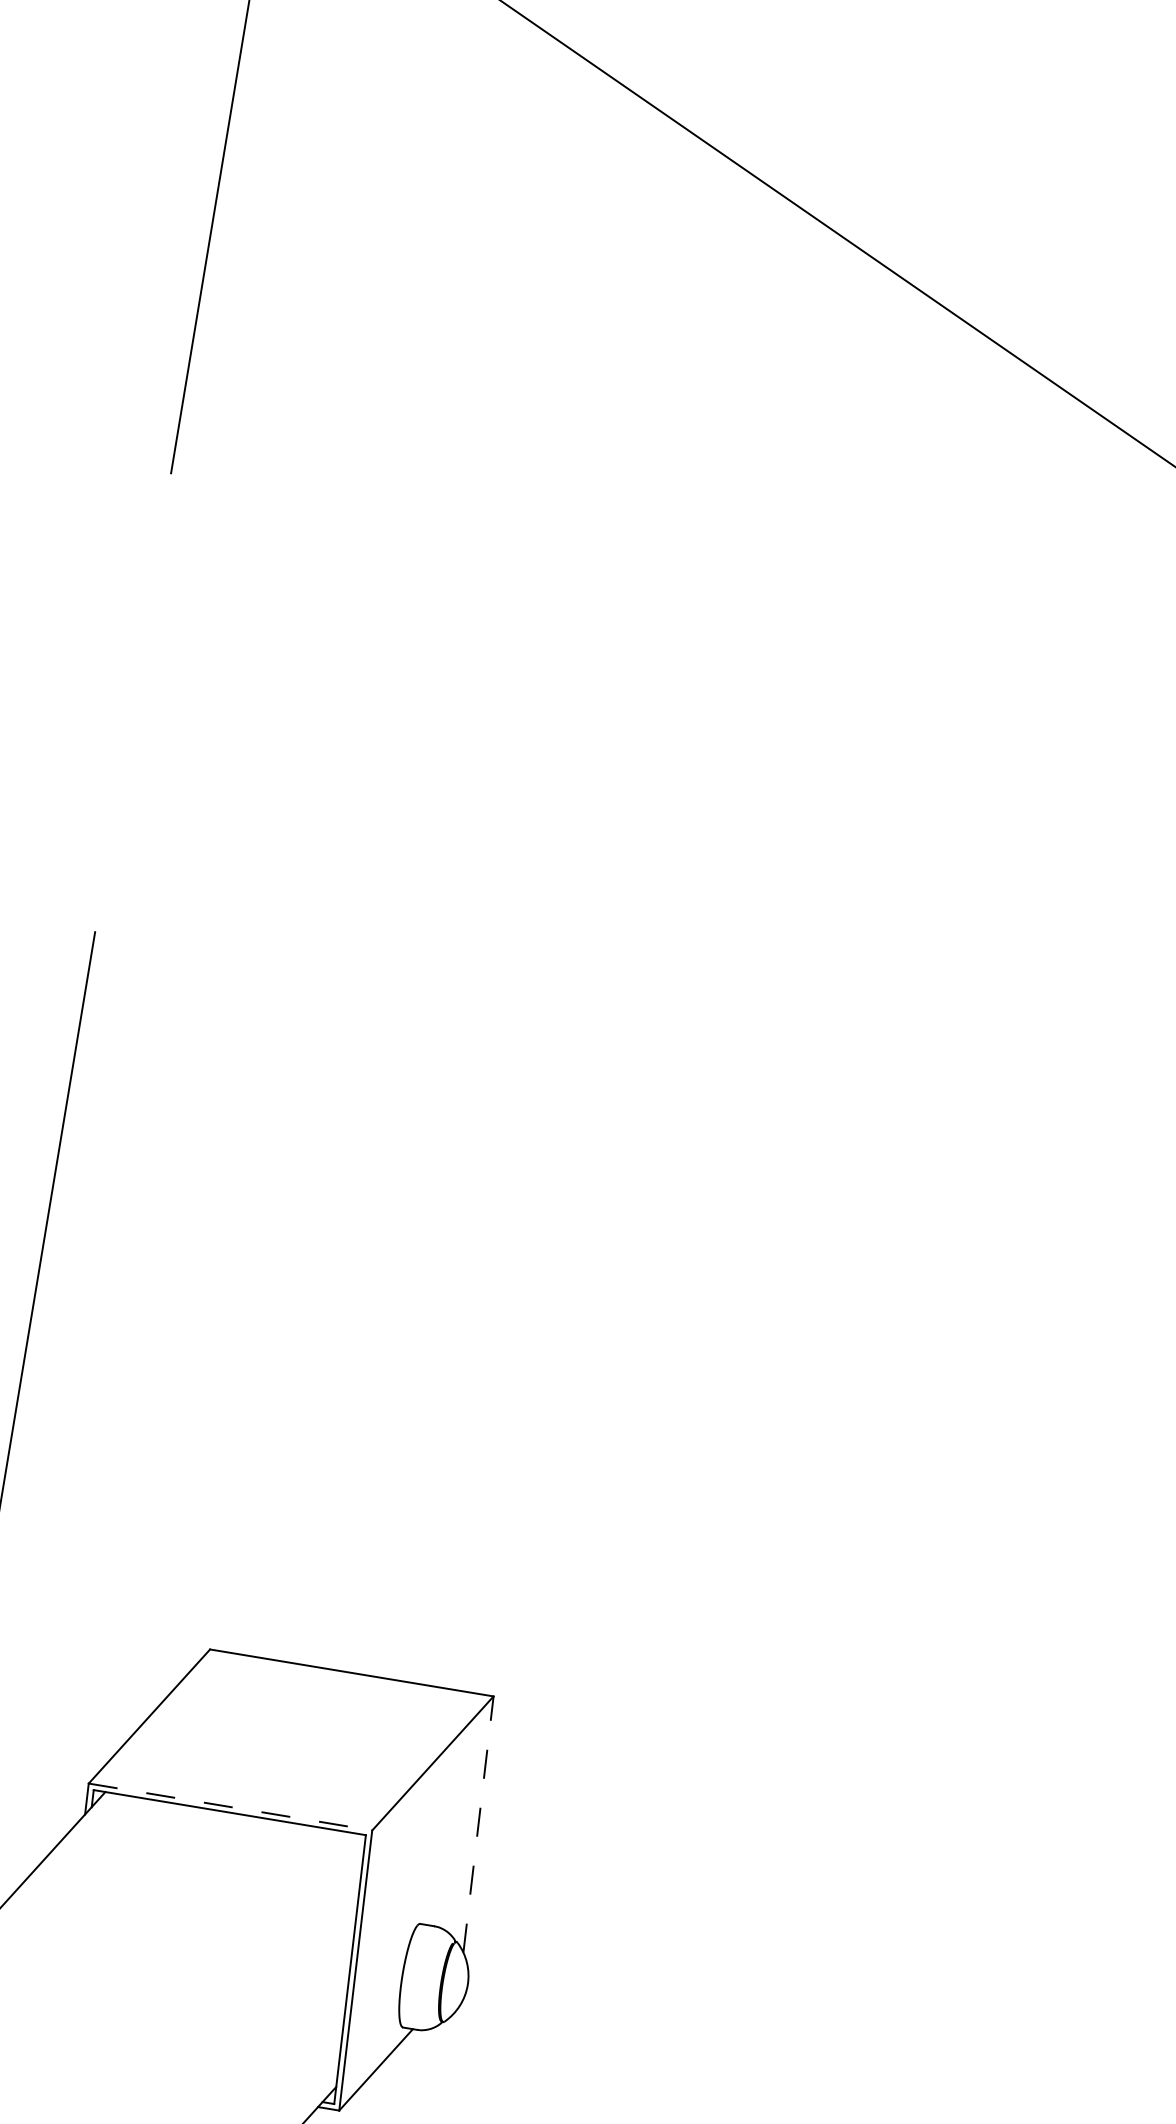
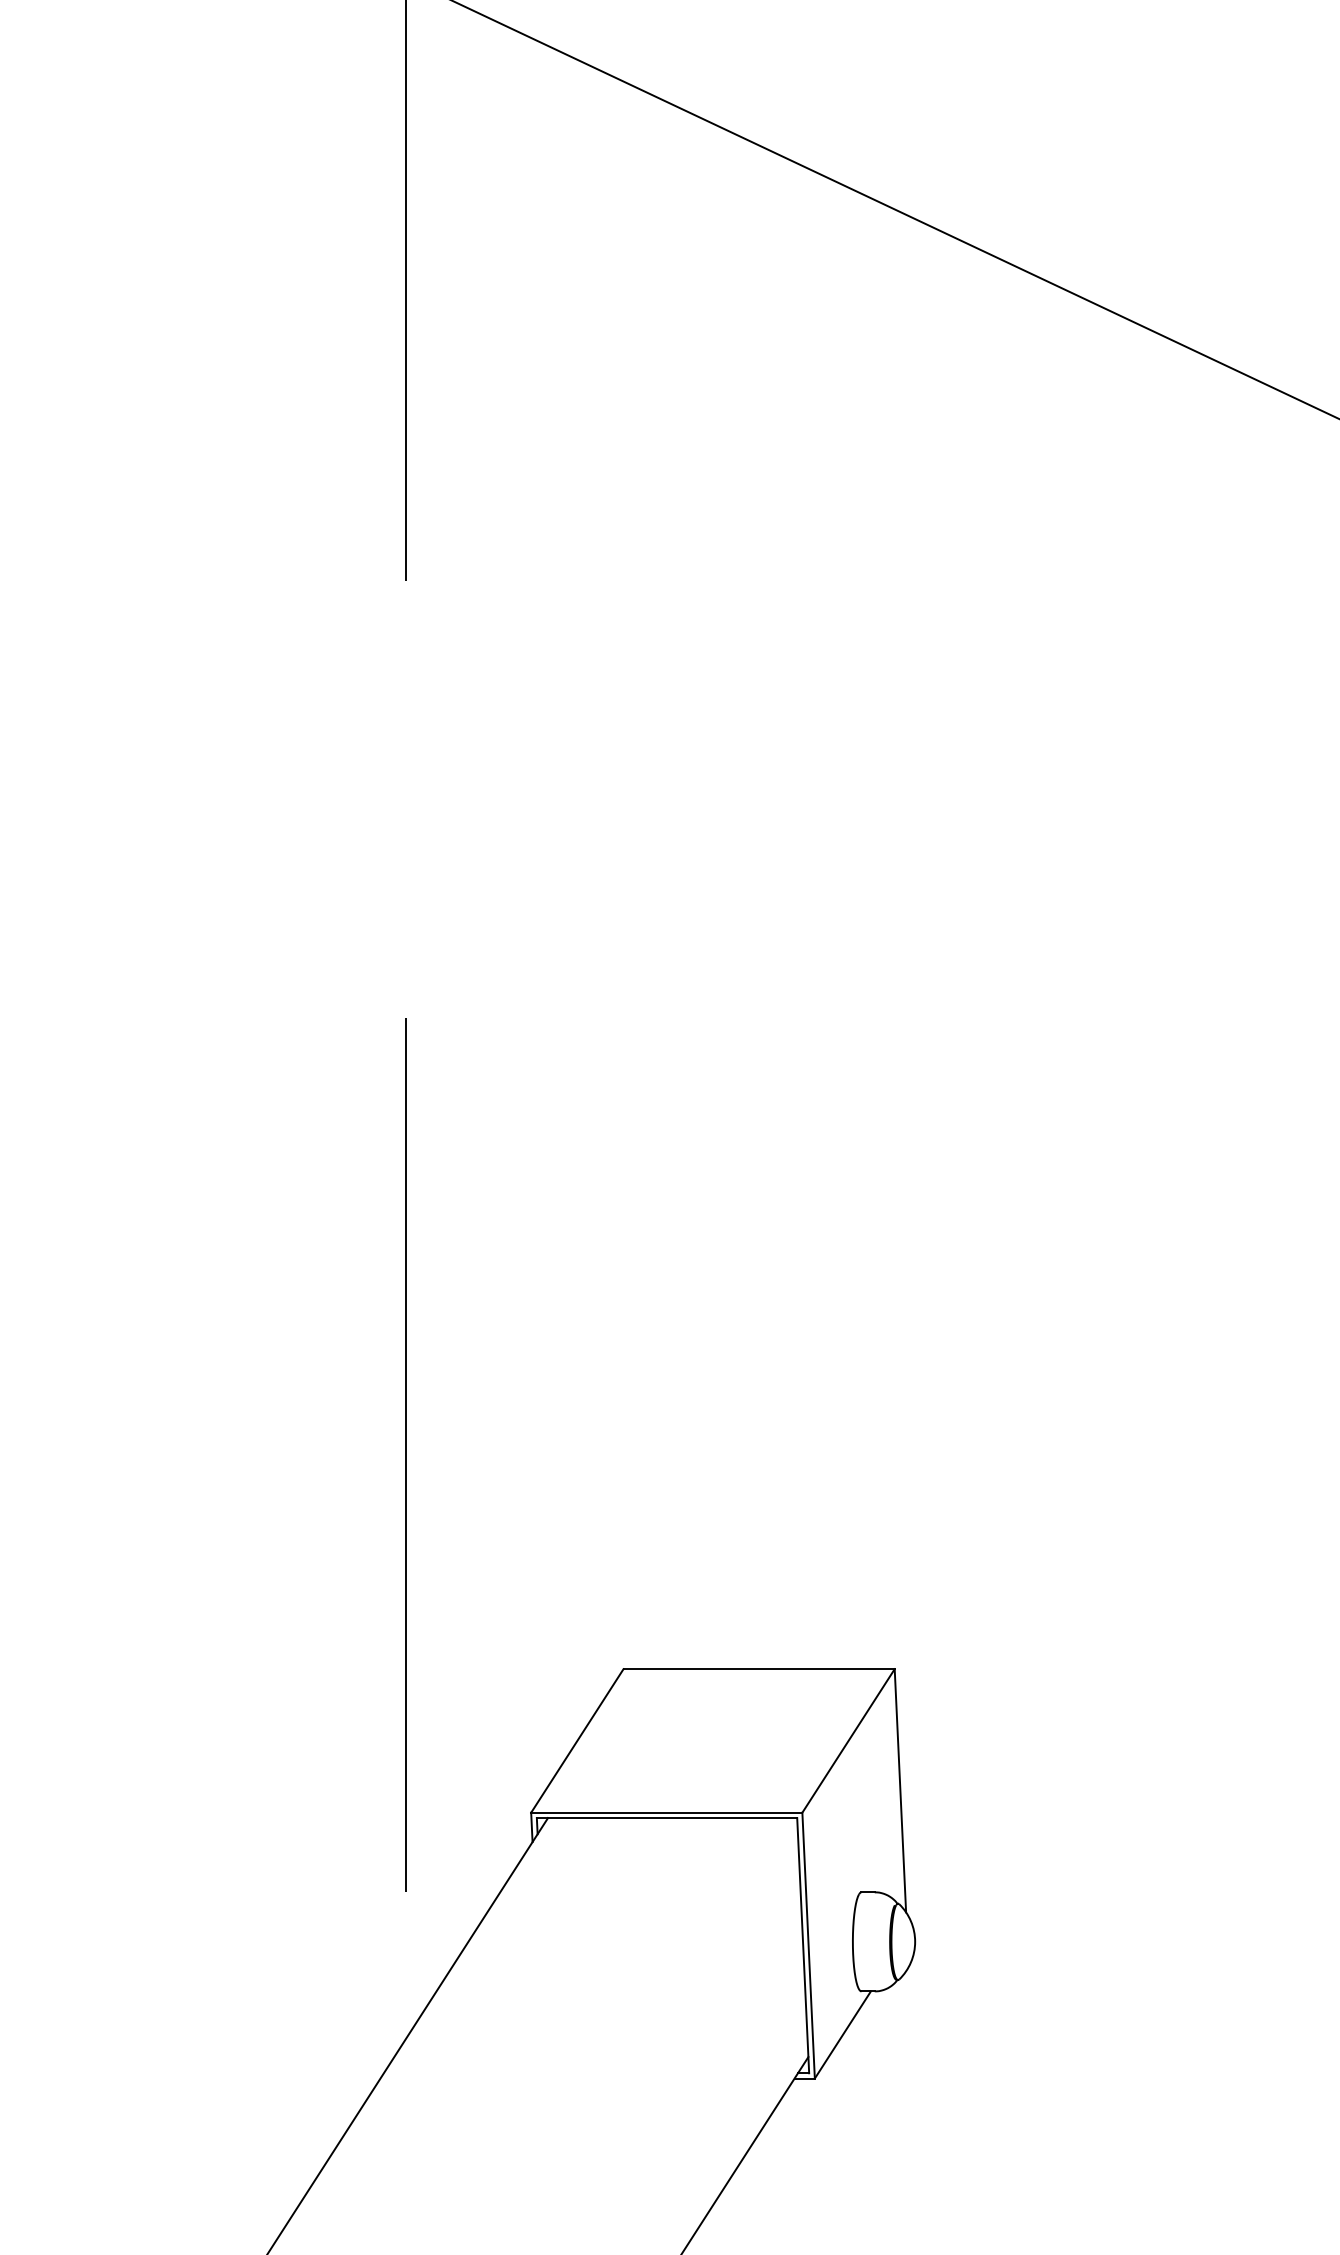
line: (230, 1806) -> (666, 1812), dashed -> solid
line: (478, 1824) -> (900, 1790), dashed -> solid

